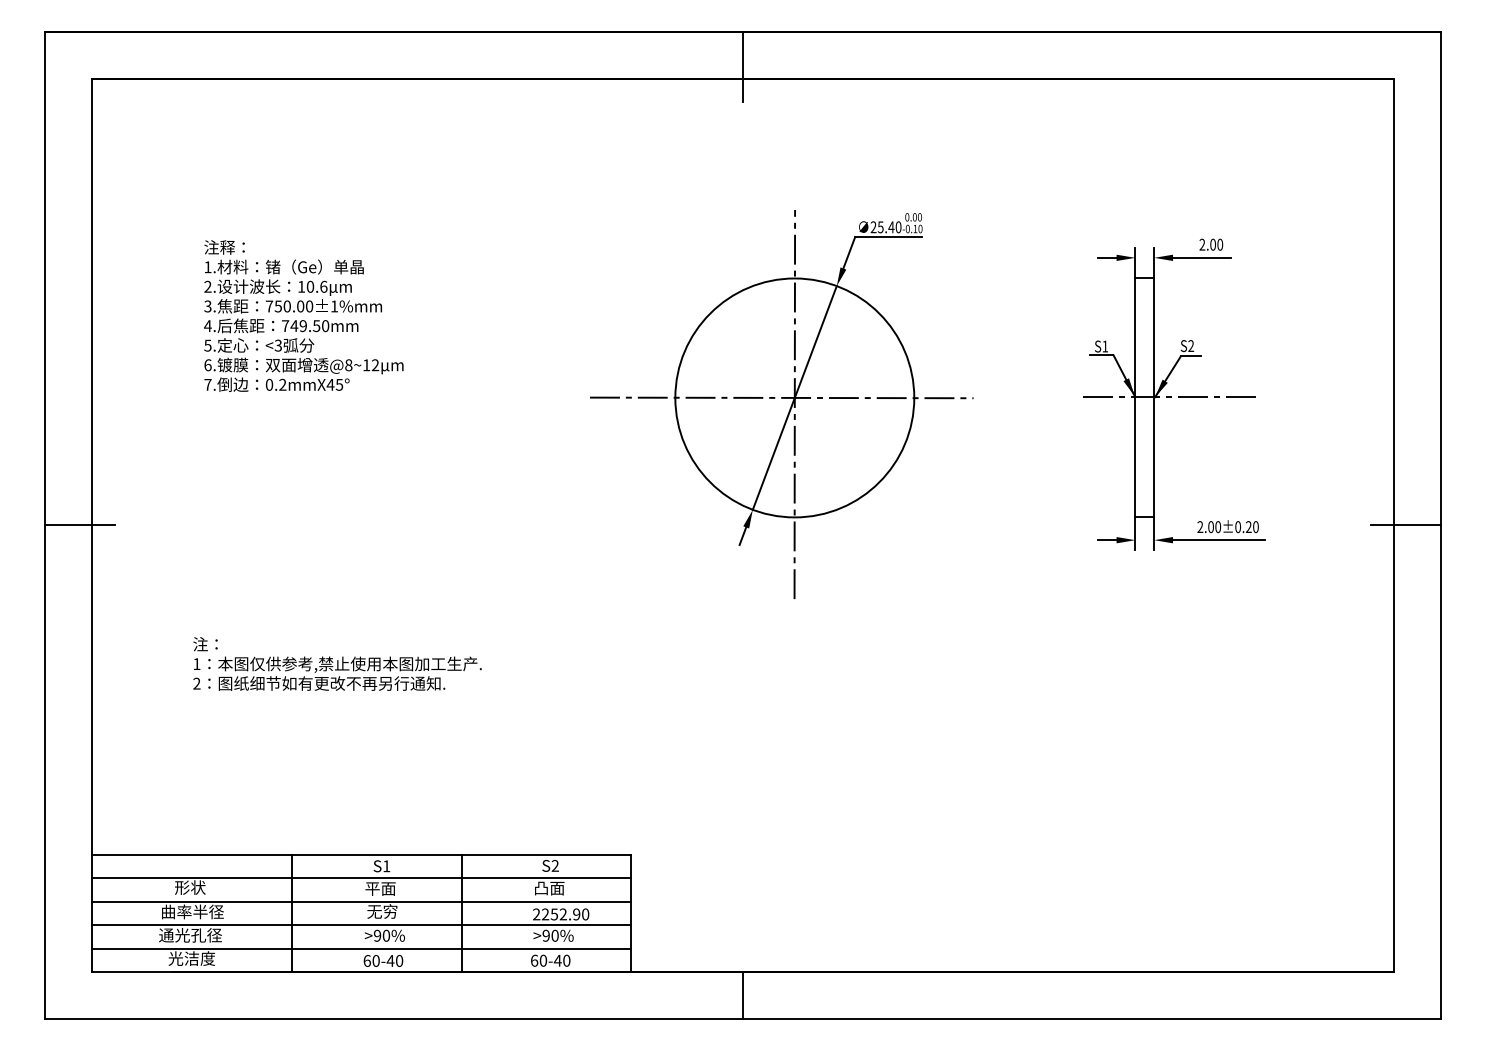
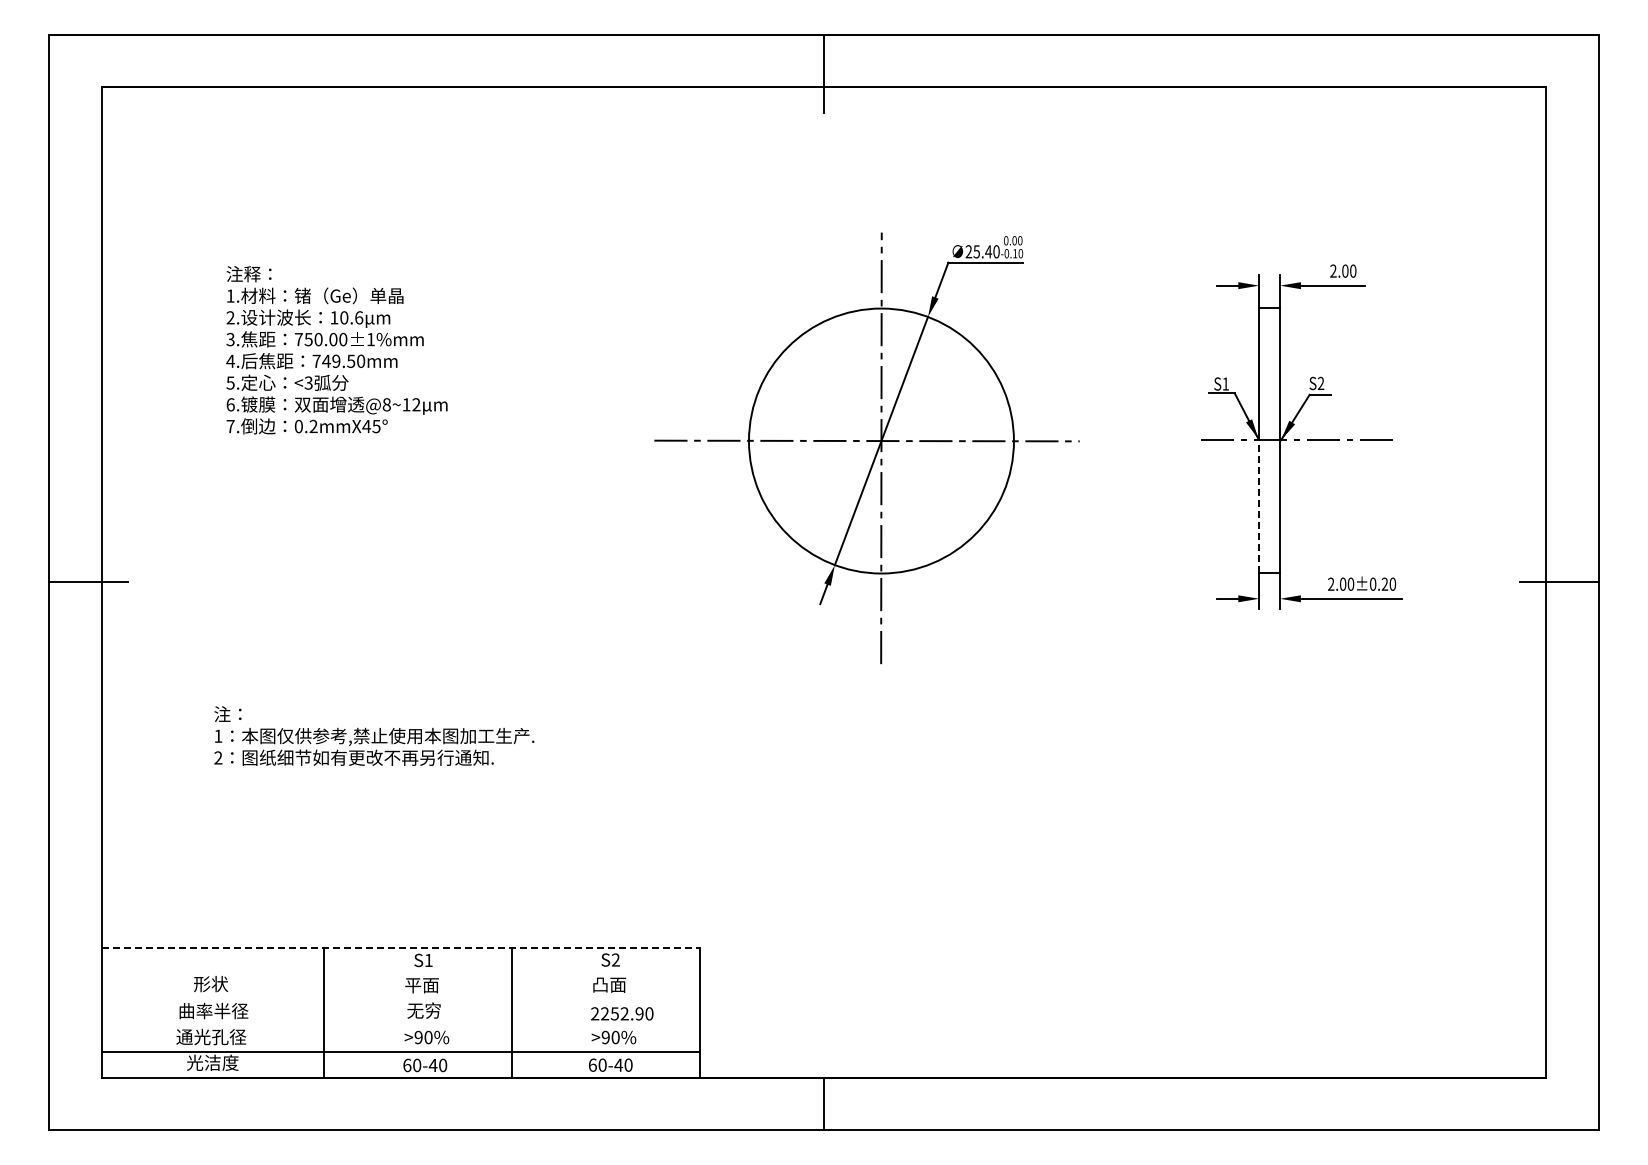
line: (1135, 456) -> (1259, 505), solid -> dashed
line: (361, 854) -> (400, 947), solid -> dashed
line: (361, 878) -> (400, 973), removed
line: (361, 901) -> (400, 999), removed
line: (361, 924) -> (400, 1025), removed

